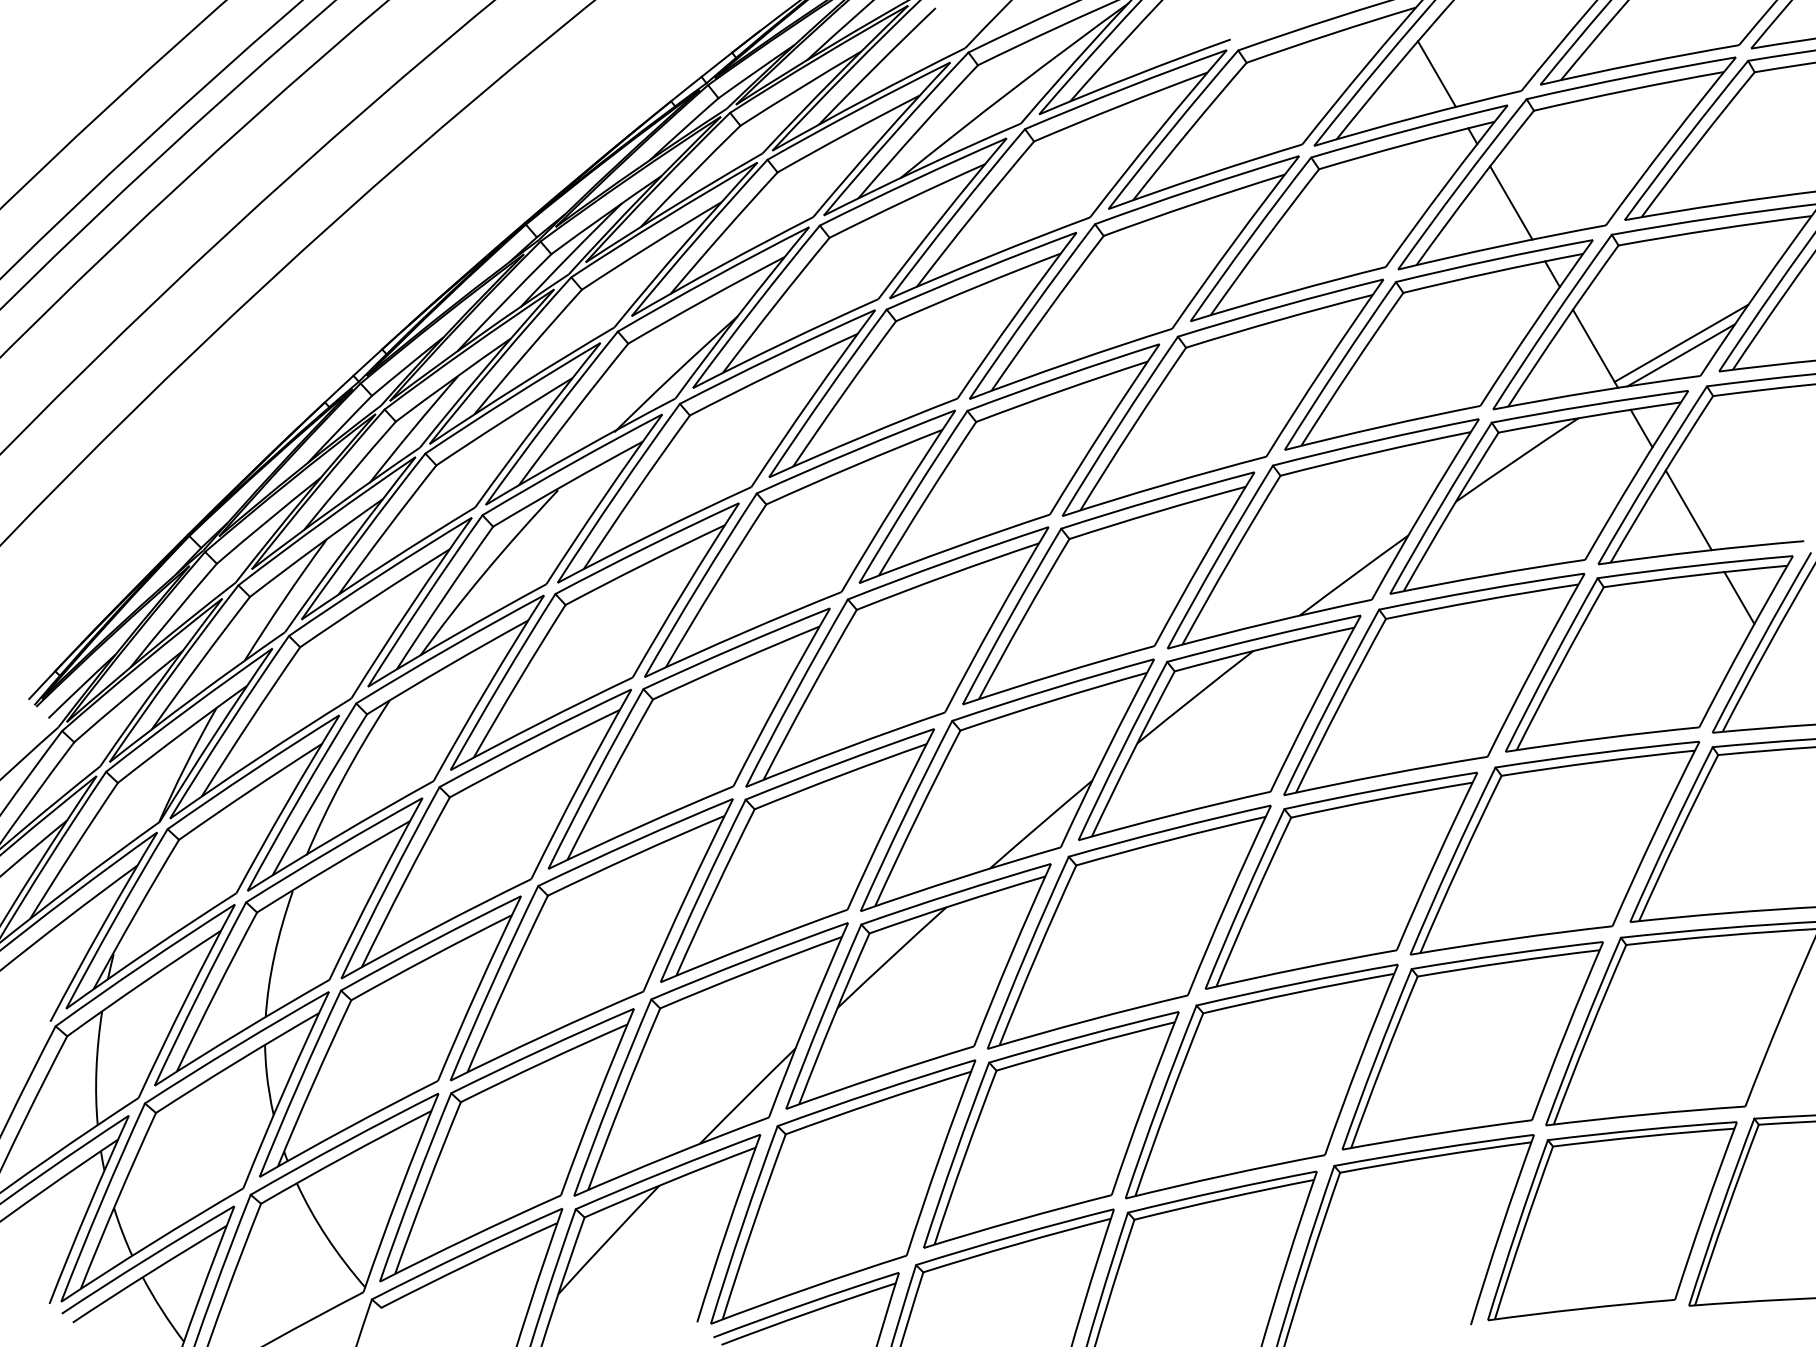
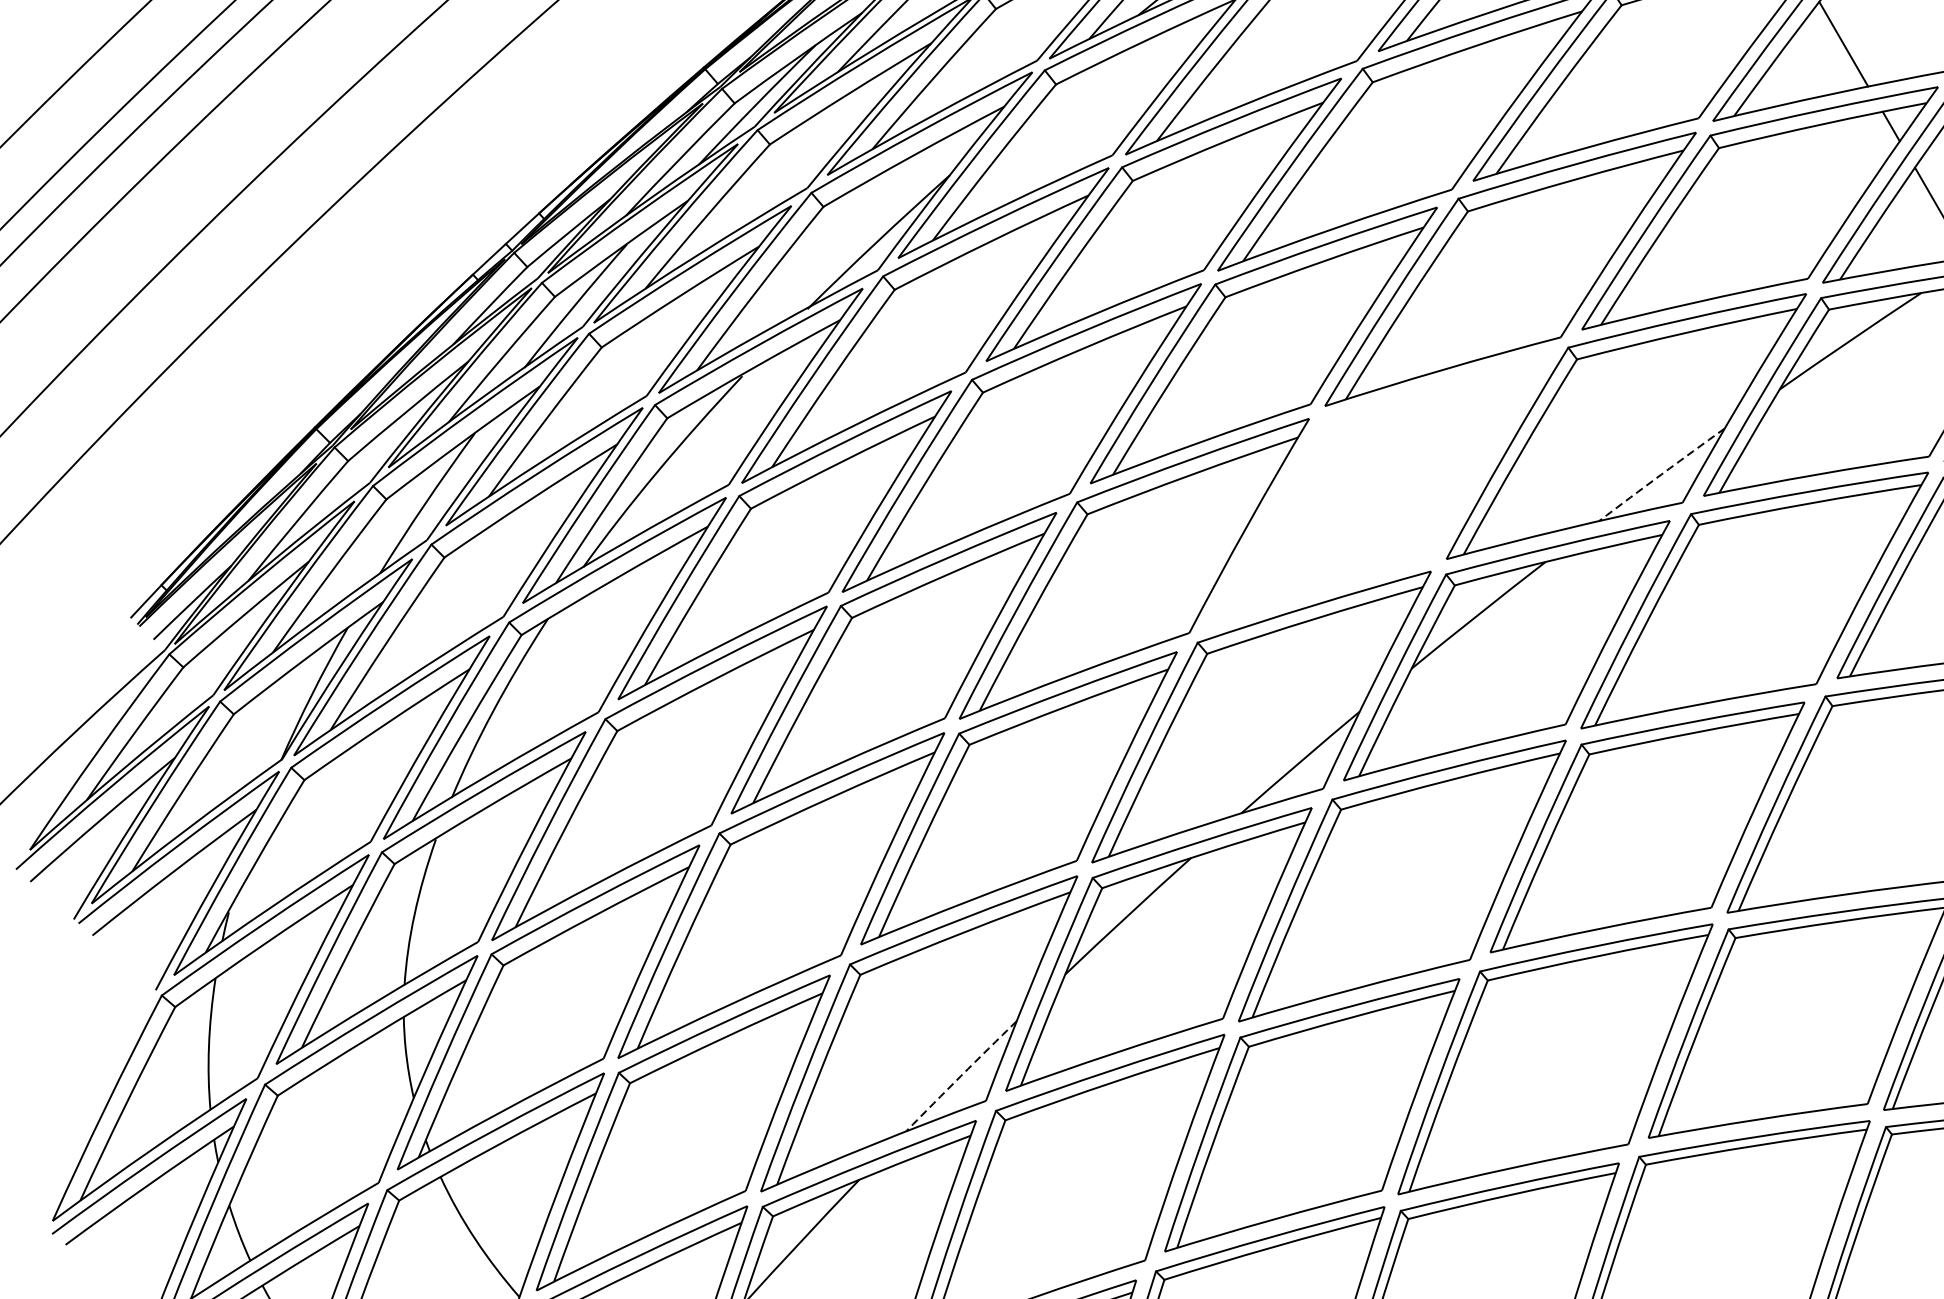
arc: (1353, 575) -> (1661, 474), solid -> dashed
part: (1108, 588) -> (1378, 489), removed
arc: (747, 1095) -> (961, 1075), solid -> dashed

